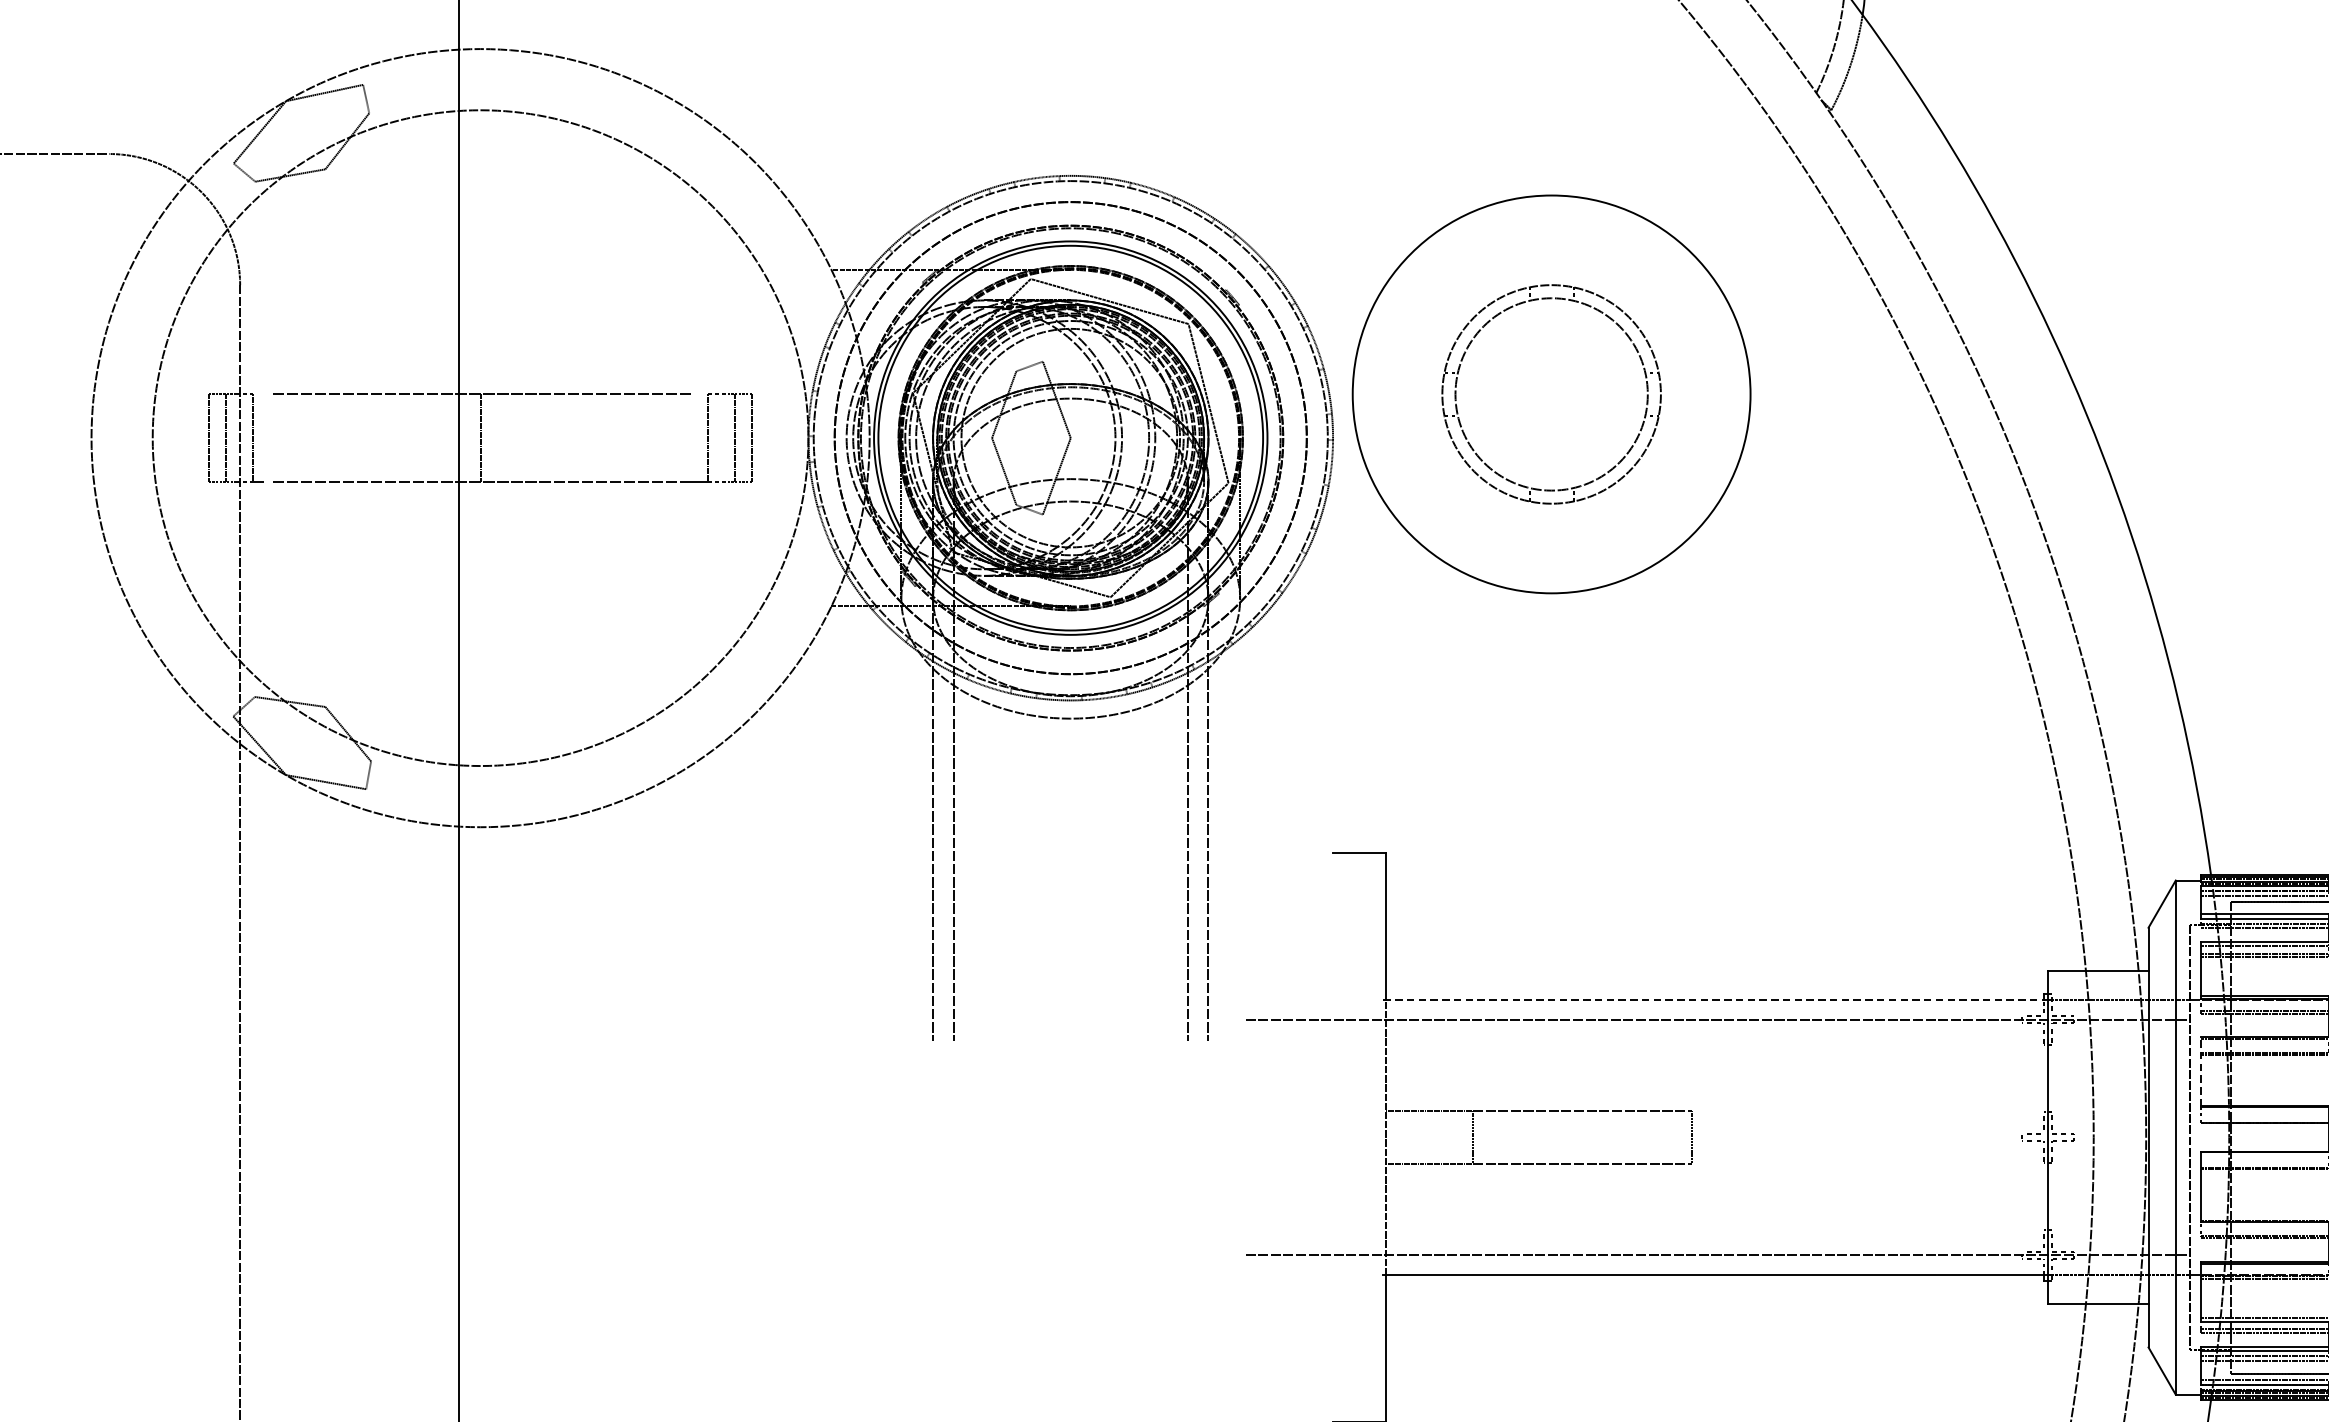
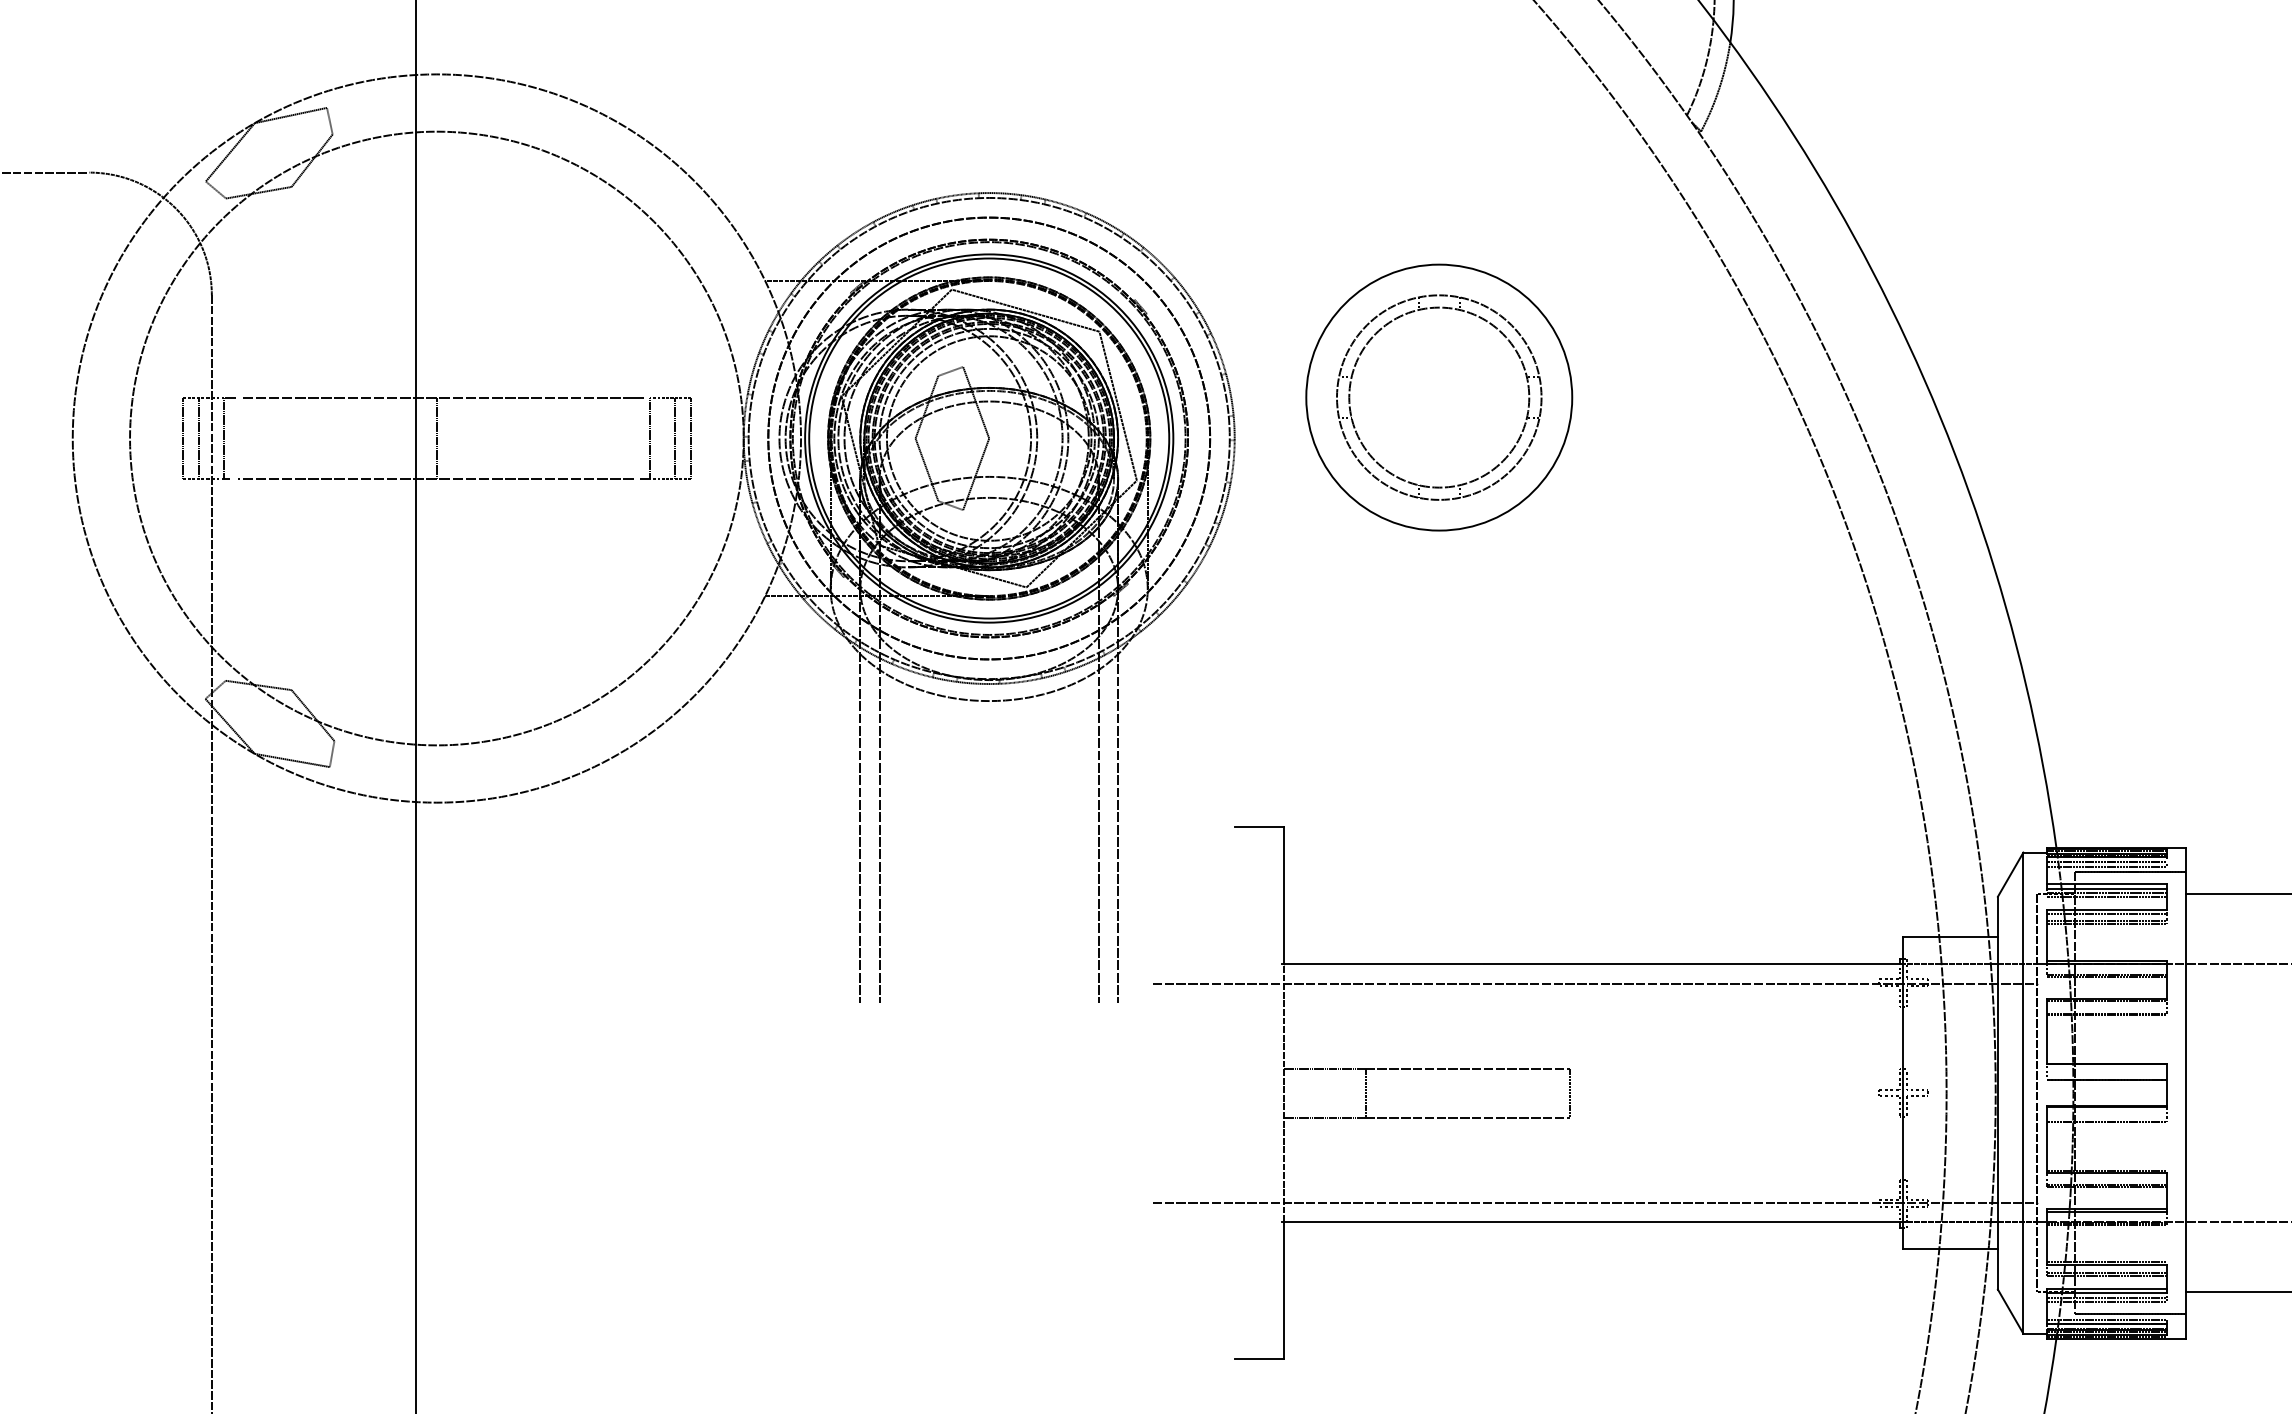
circle: (1551, 394) -> (1439, 397), size x0.71
line: (1715, 1000) -> (1592, 964), dashed -> solid
line: (2201, 1070) -> (2047, 1030), dashed -> solid

